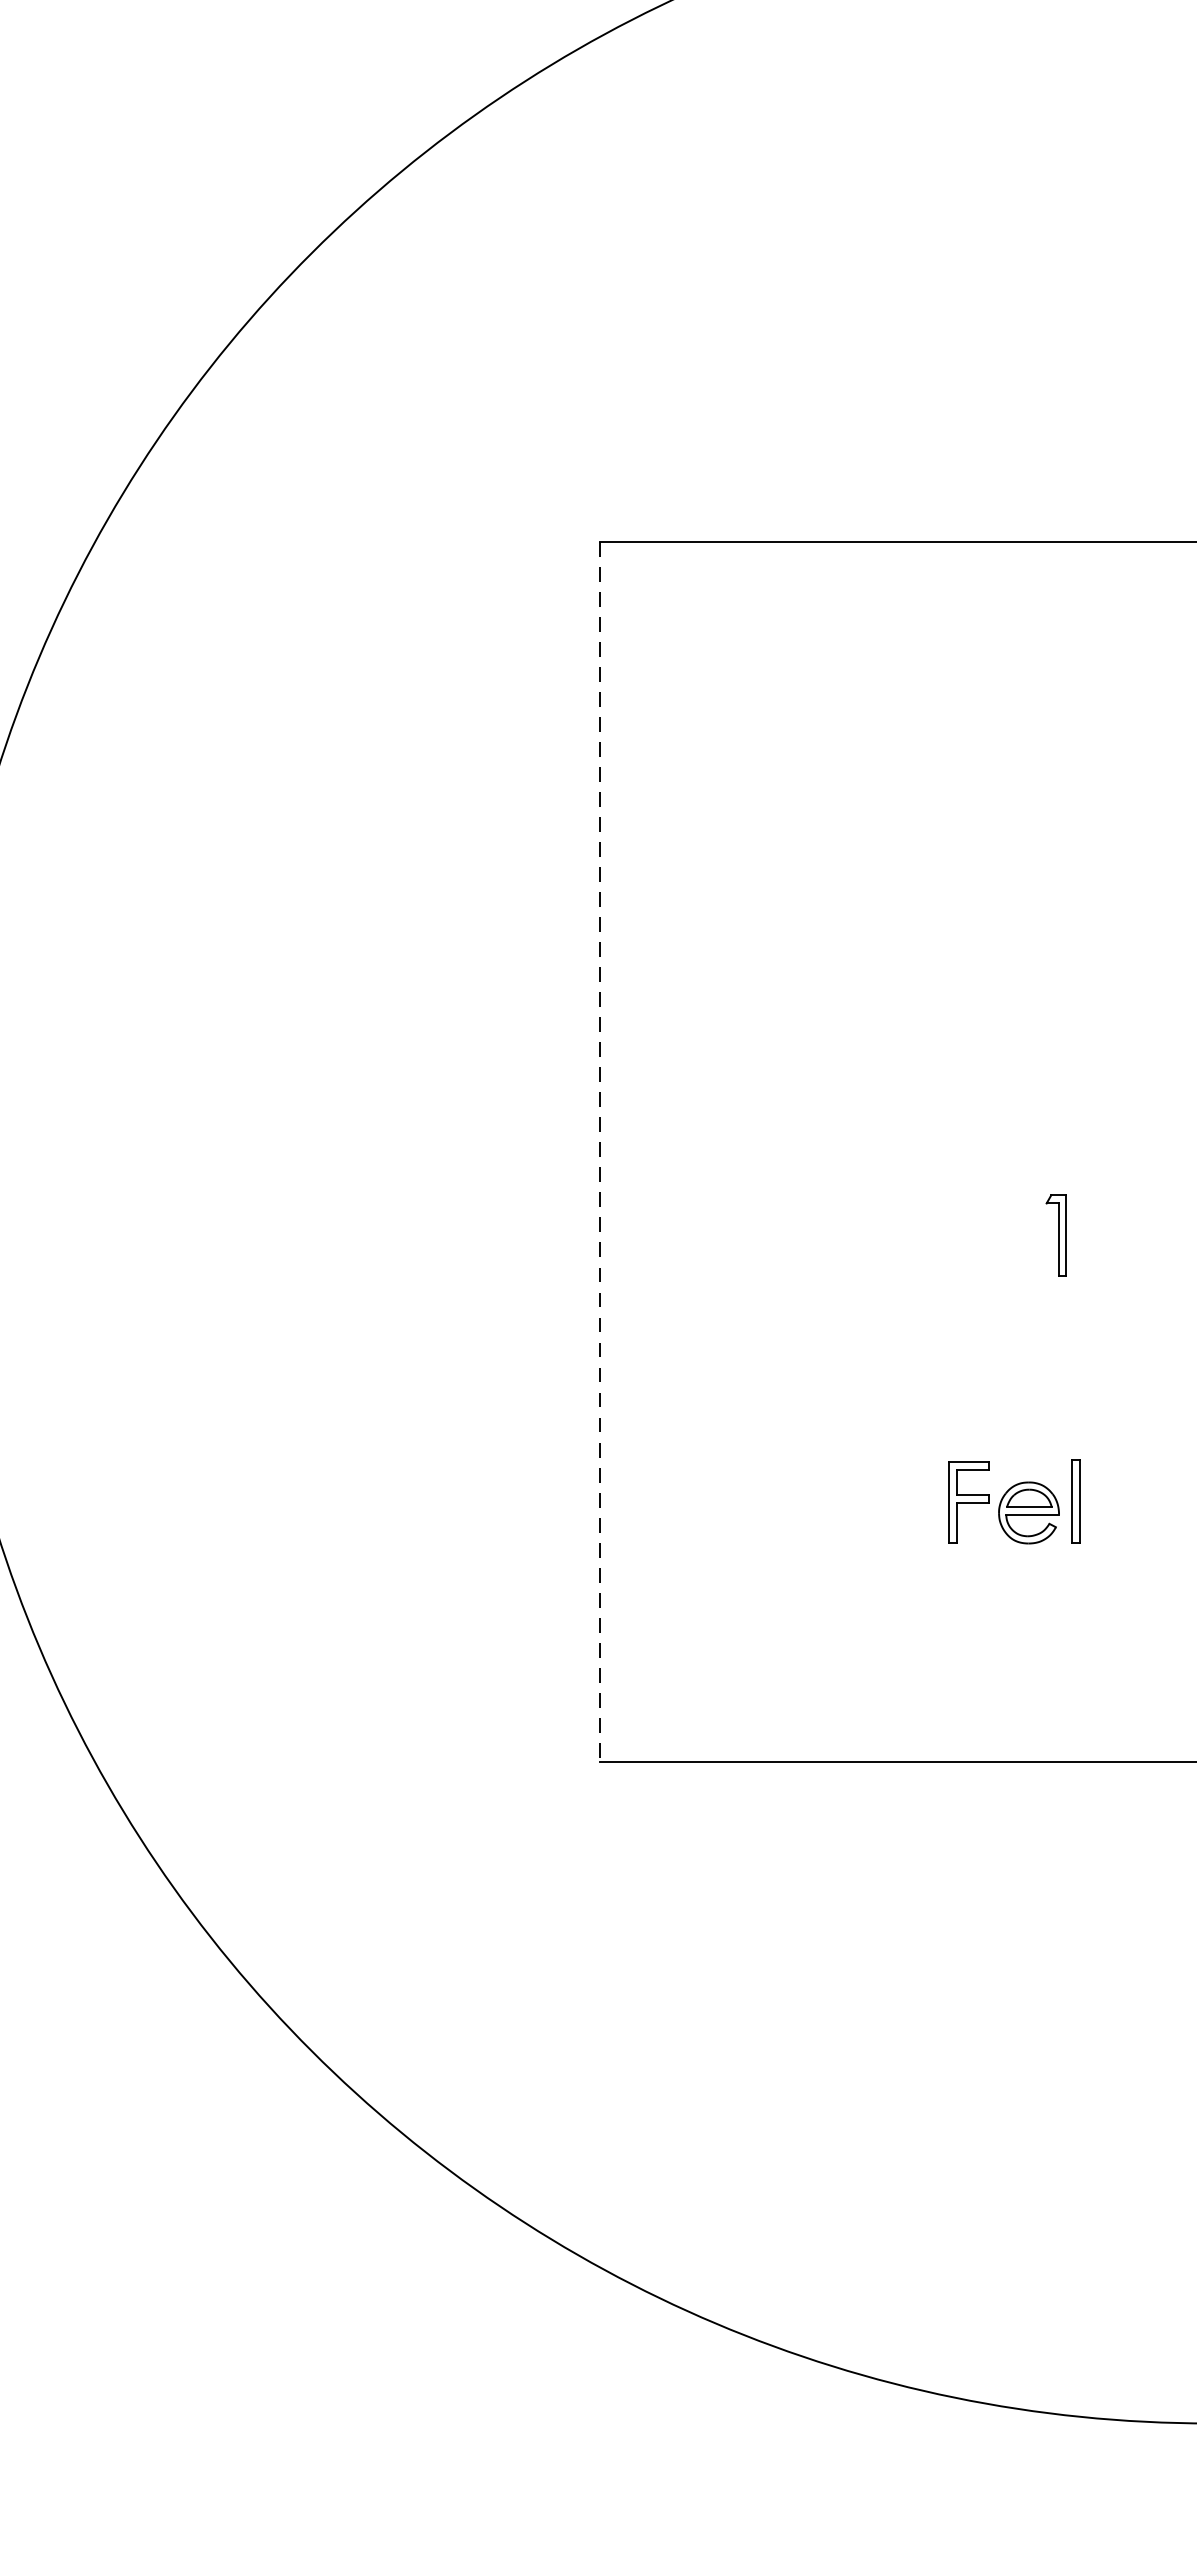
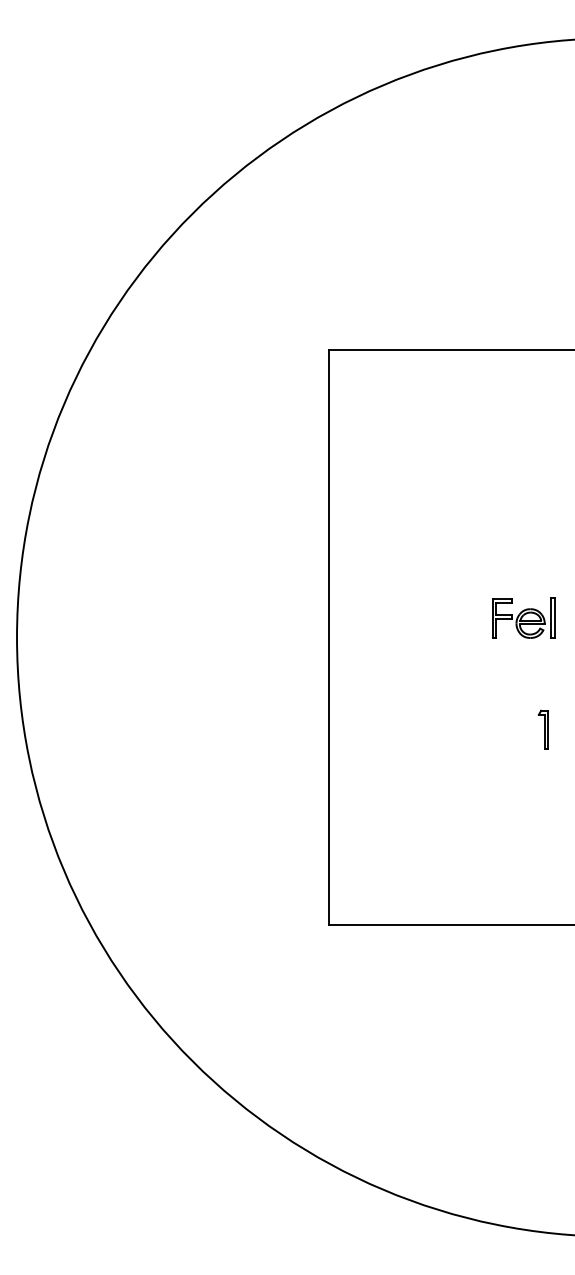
line: (600, 1152) -> (328, 637), dashed -> solid
part: (1056, 1234) -> (543, 729), moved
part: (1013, 1500) -> (523, 617), moved

